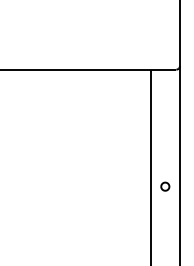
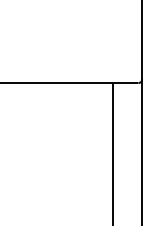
part: (165, 186) -> (127, 199), removed

